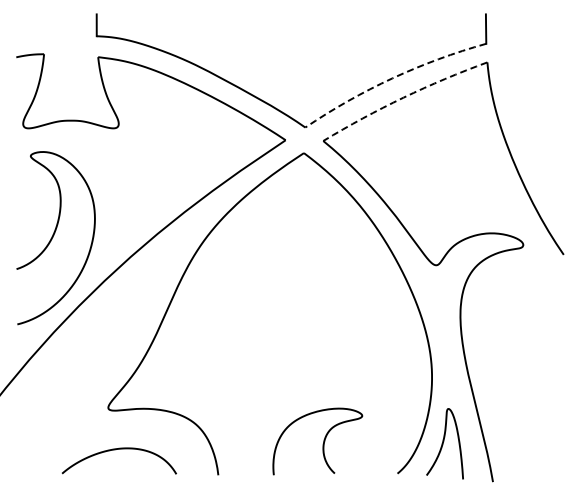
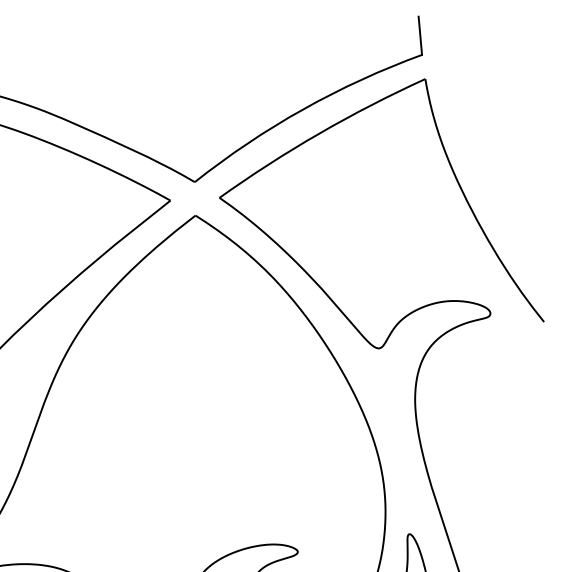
arc: (392, 78) -> (303, 109), dashed -> solid
arc: (403, 97) -> (319, 133), dashed -> solid

